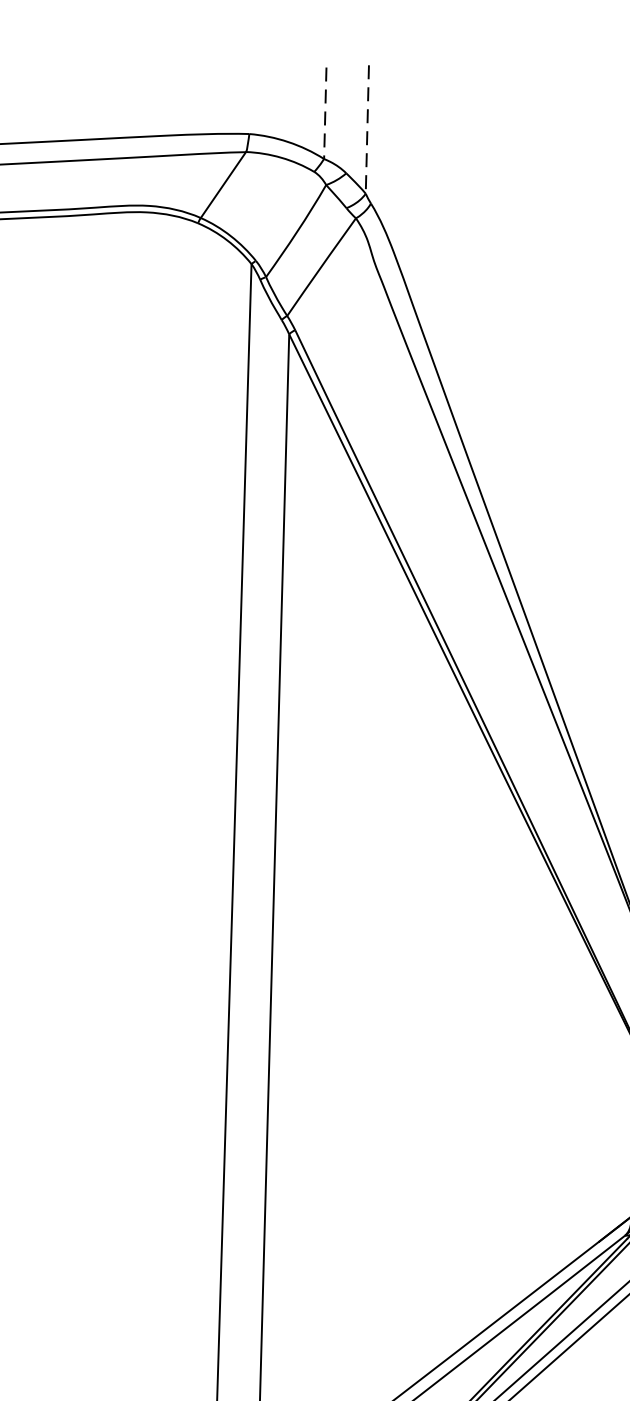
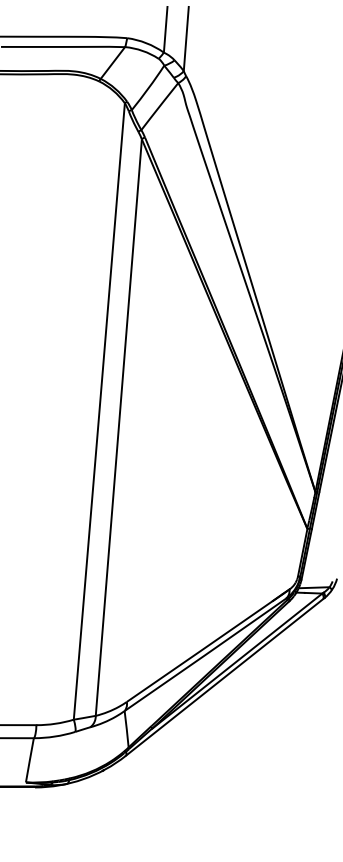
line: (324, 112) -> (165, 29), dashed -> solid
line: (367, 130) -> (186, 39), dashed -> solid

